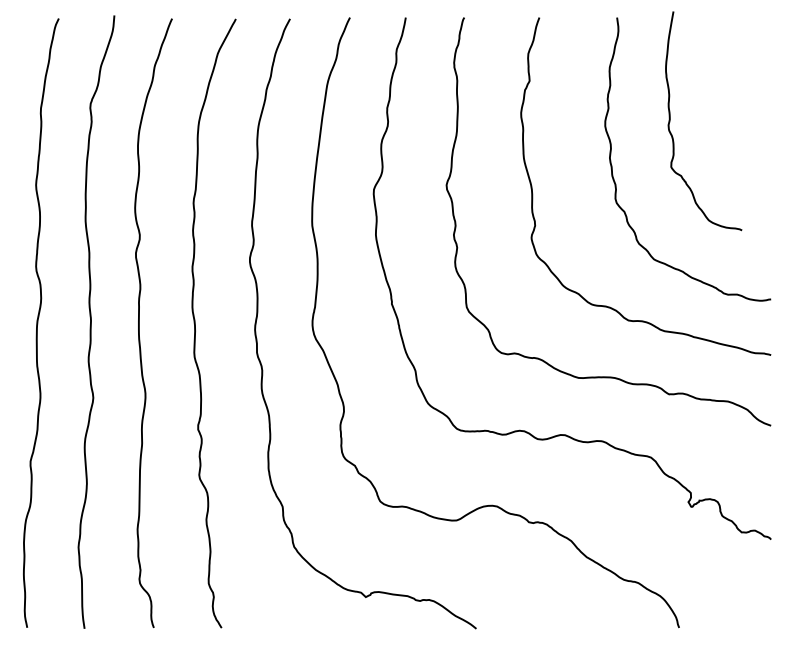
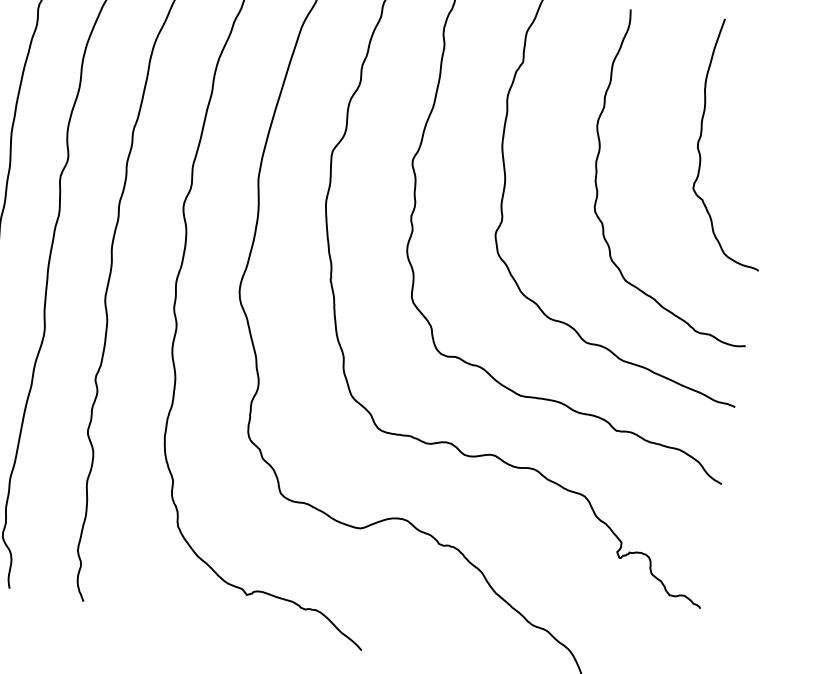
curve: (670, 121) -> (701, 138), moved

